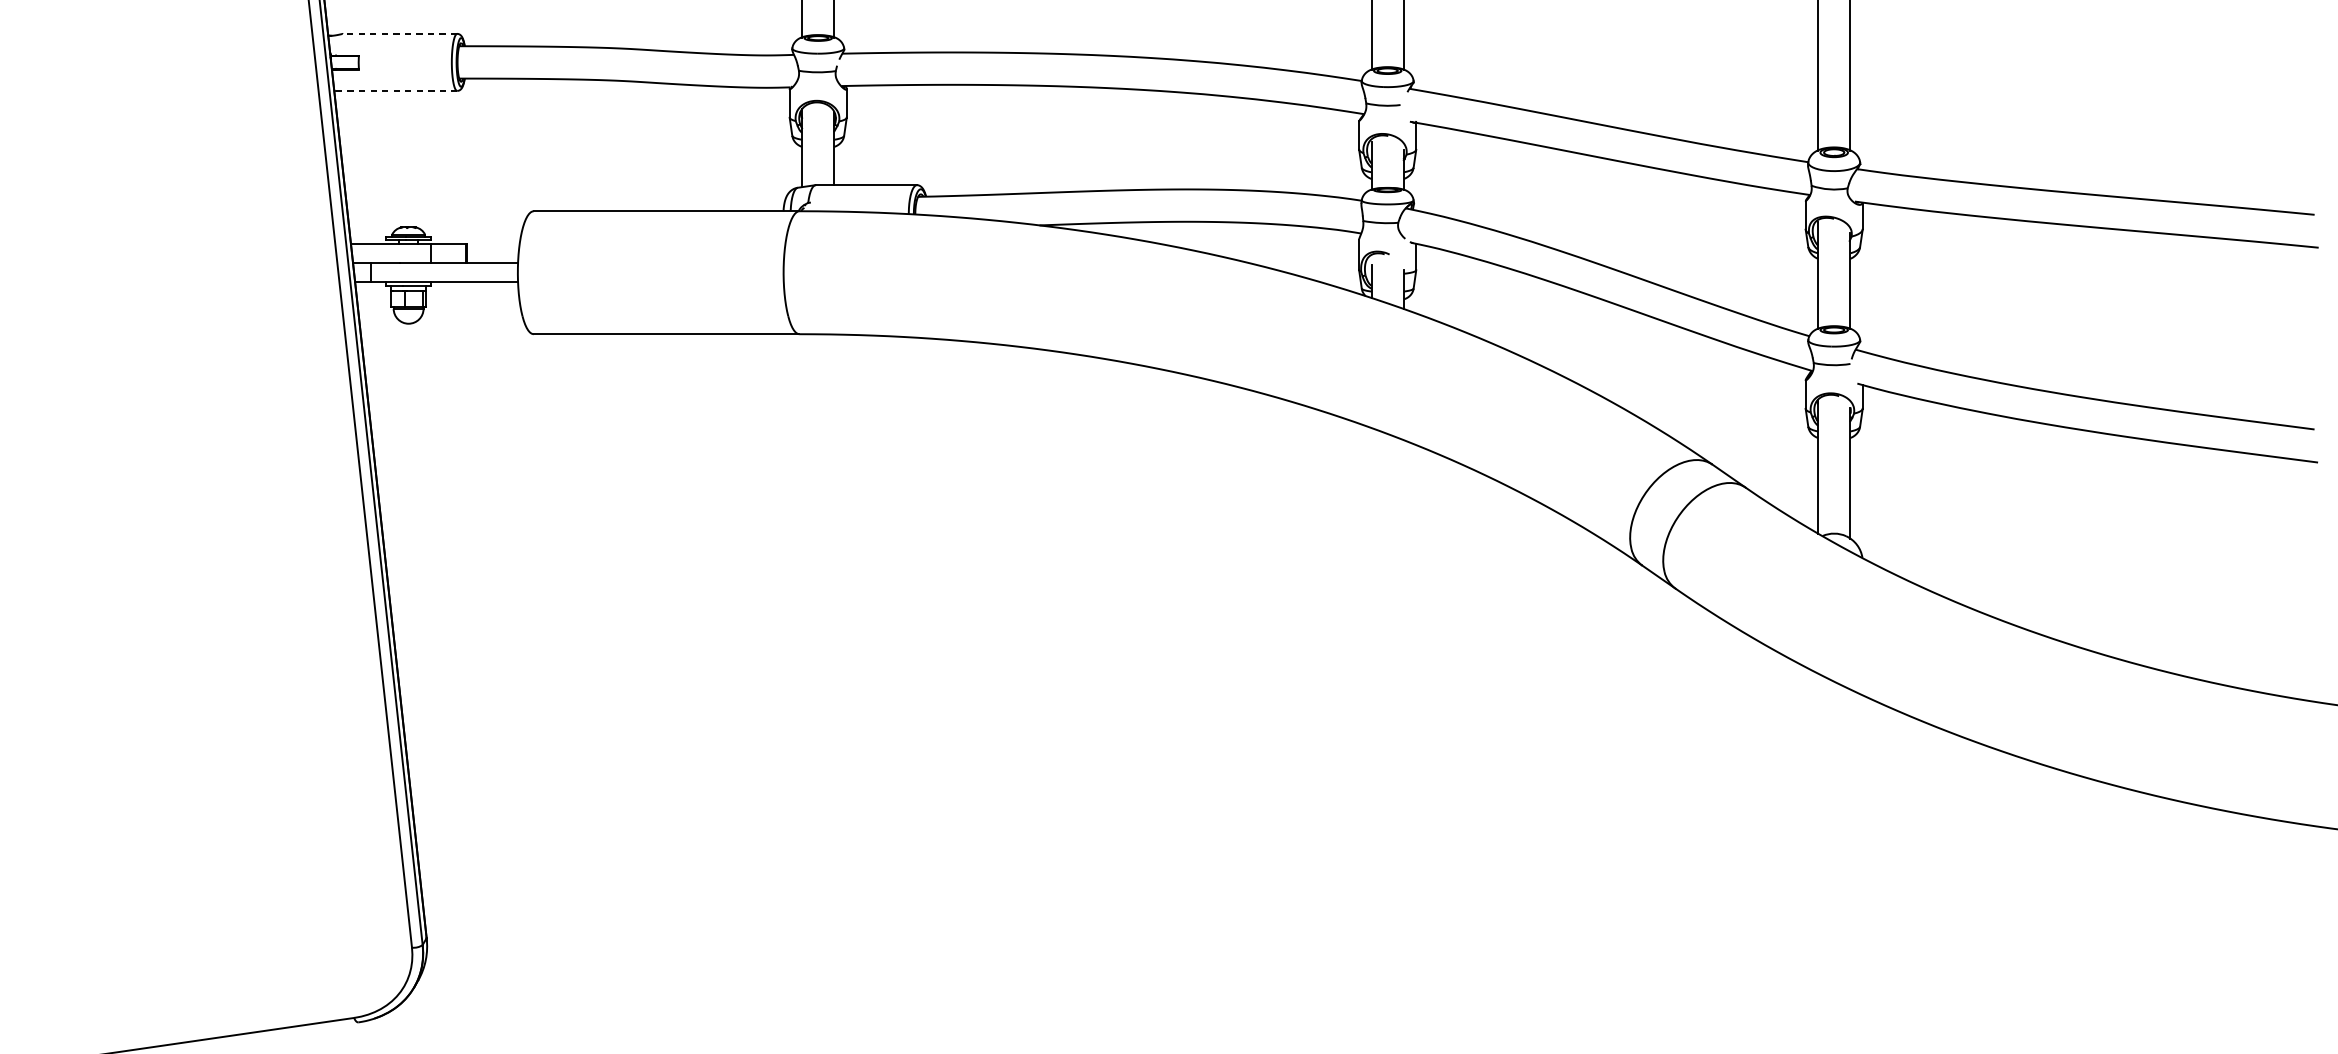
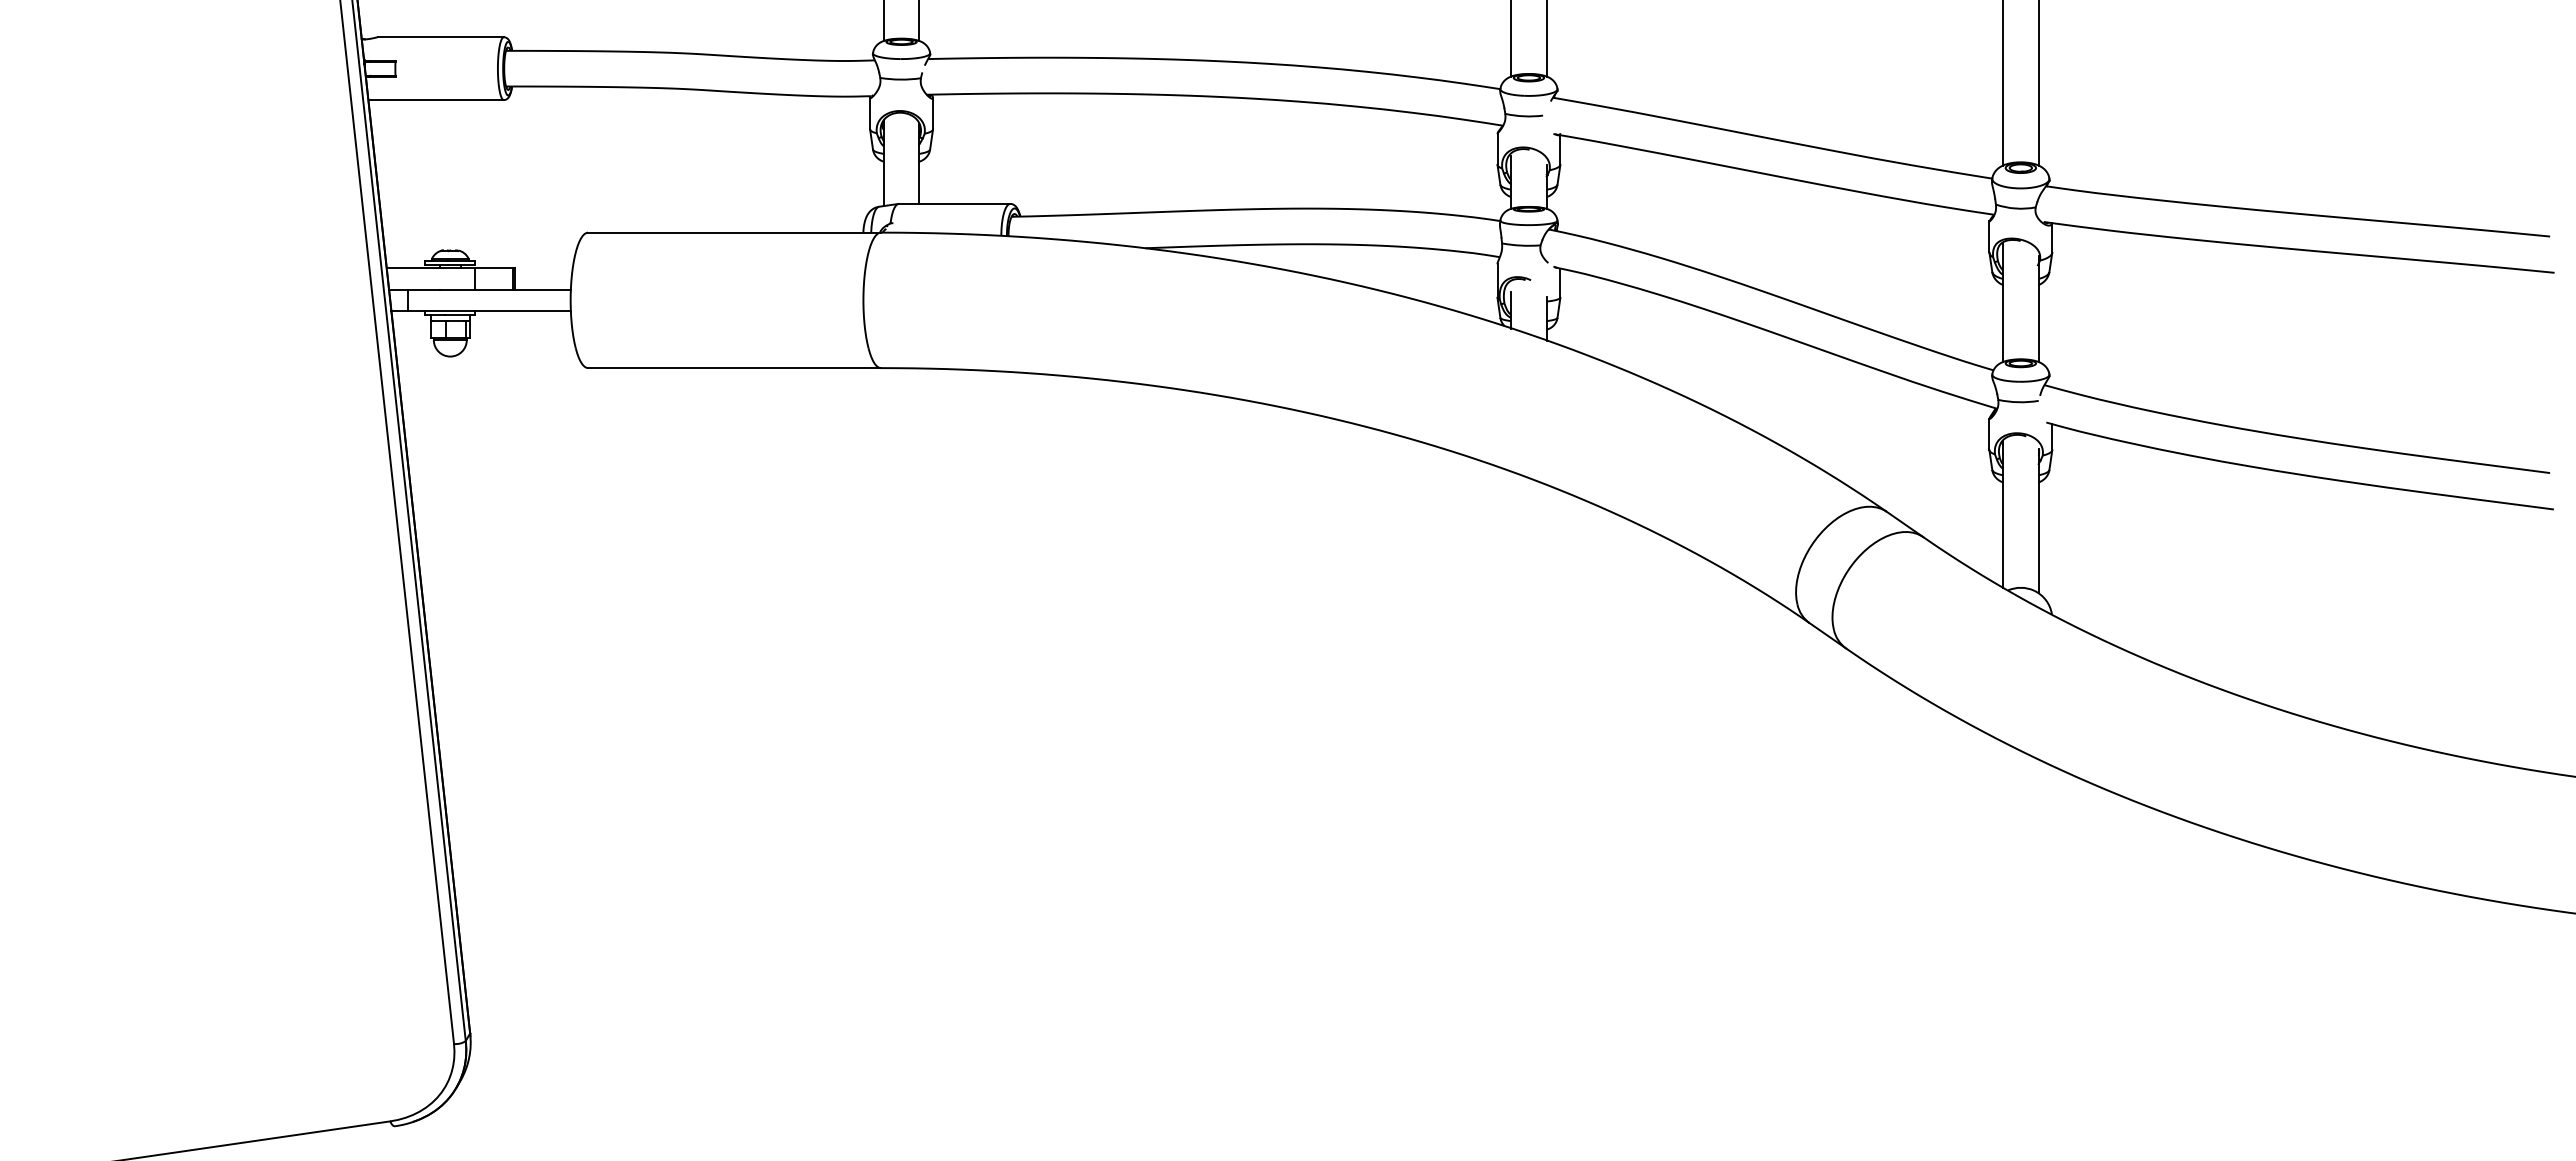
line: (399, 34) -> (440, 37), dashed -> solid
line: (397, 91) -> (437, 100), dashed -> solid

